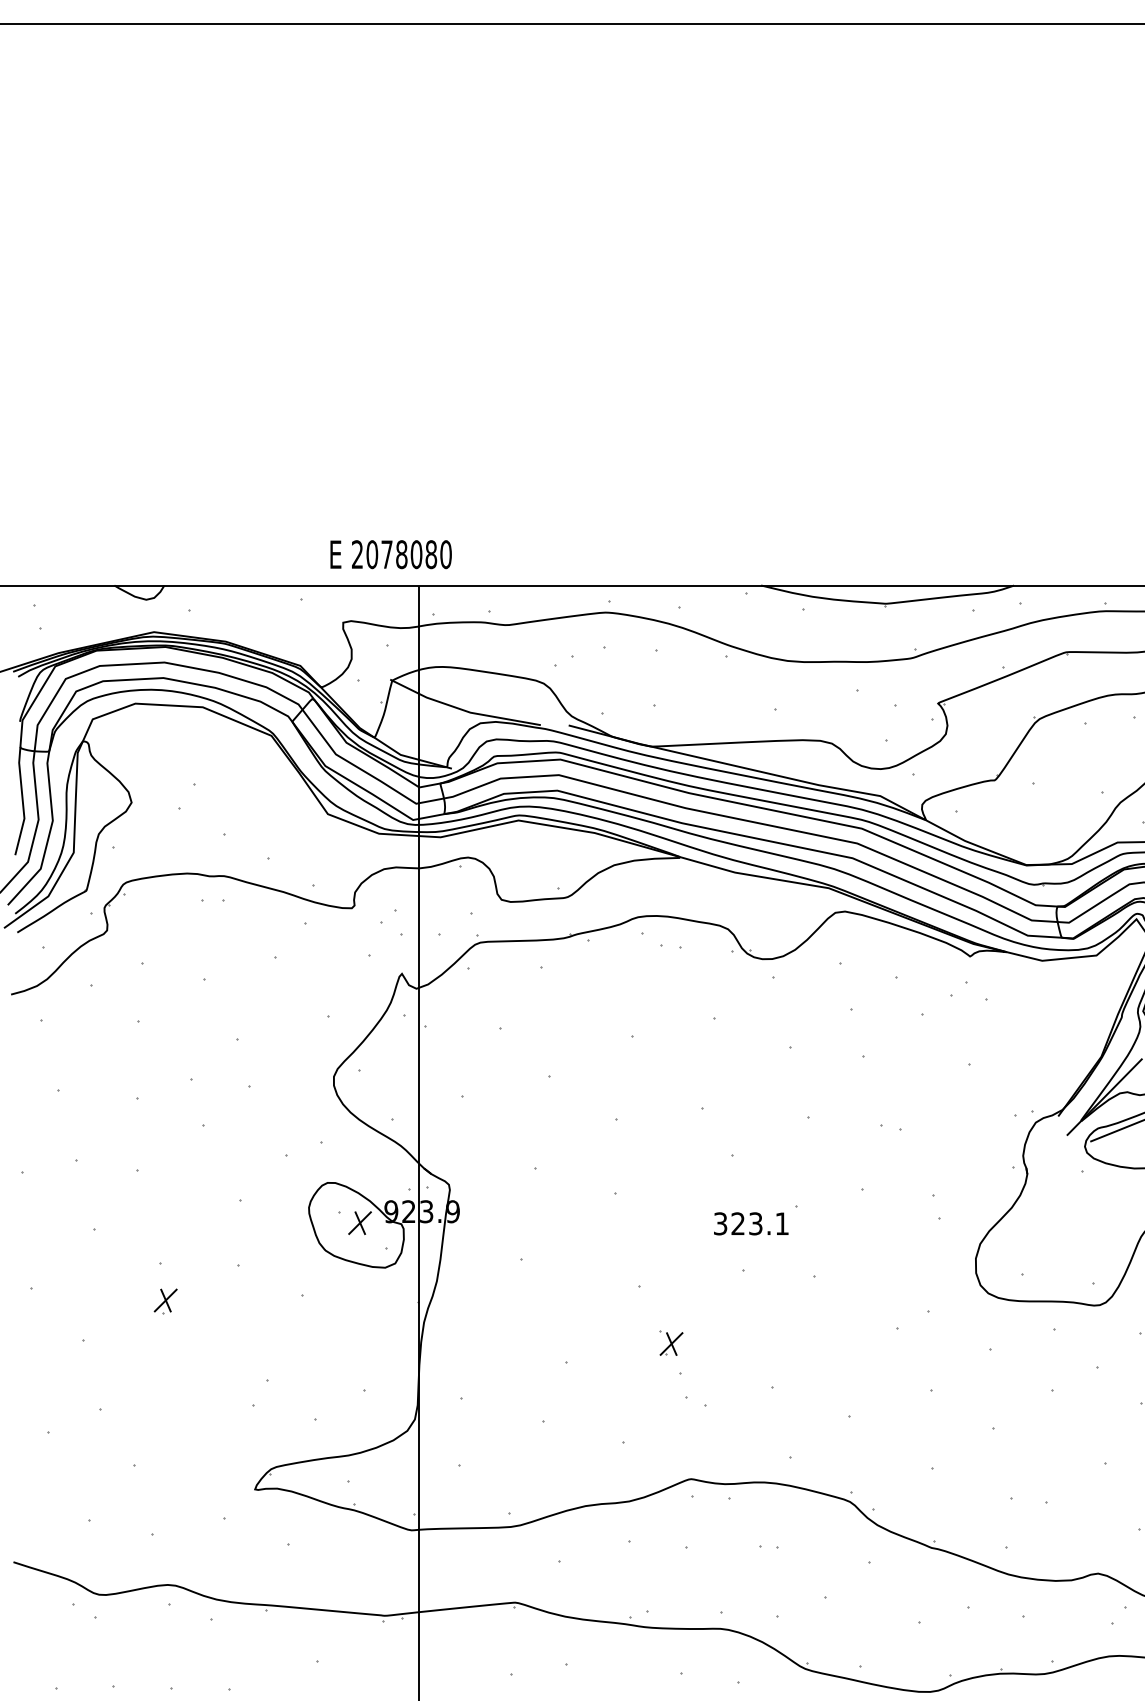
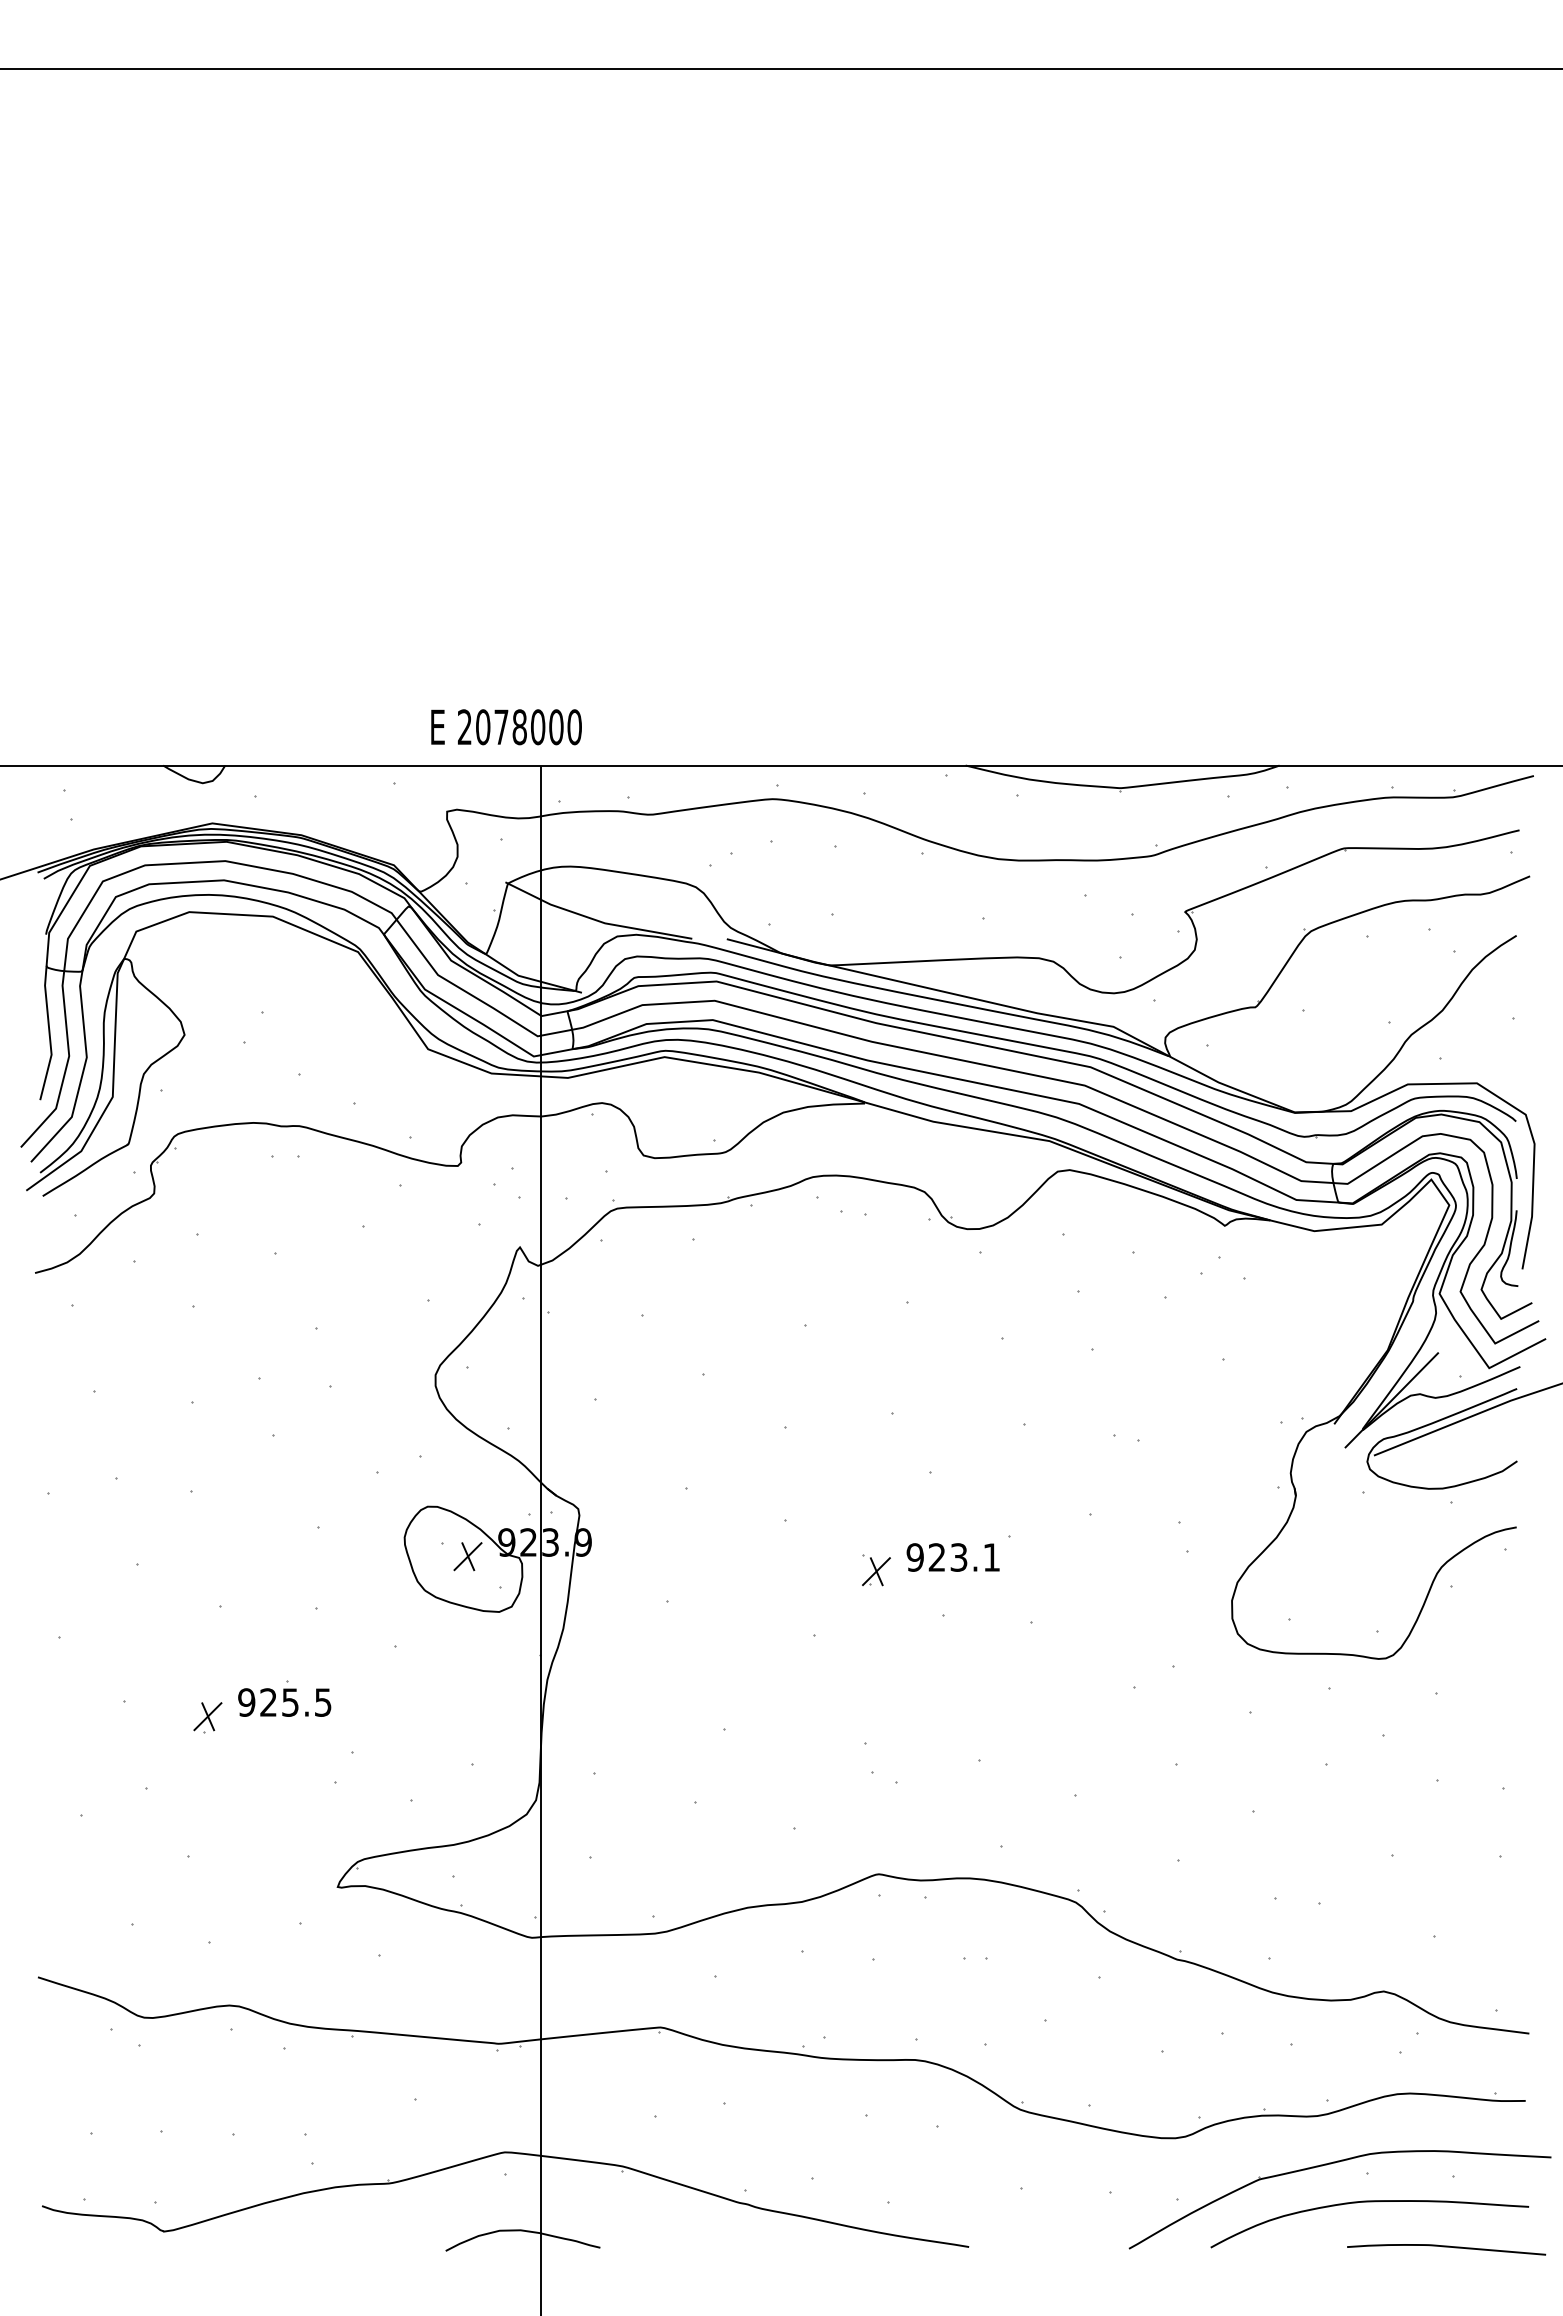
text: (431, 554) -> (556, 726), 2078080 -> 2078000
text: (719, 1223) -> (914, 1557), 323.1 -> 923.1
part: (165, 1301) -> (207, 1717), moved
part: (212, 1337) -> (284, 1698), added
part: (671, 1343) -> (876, 1570), moved

